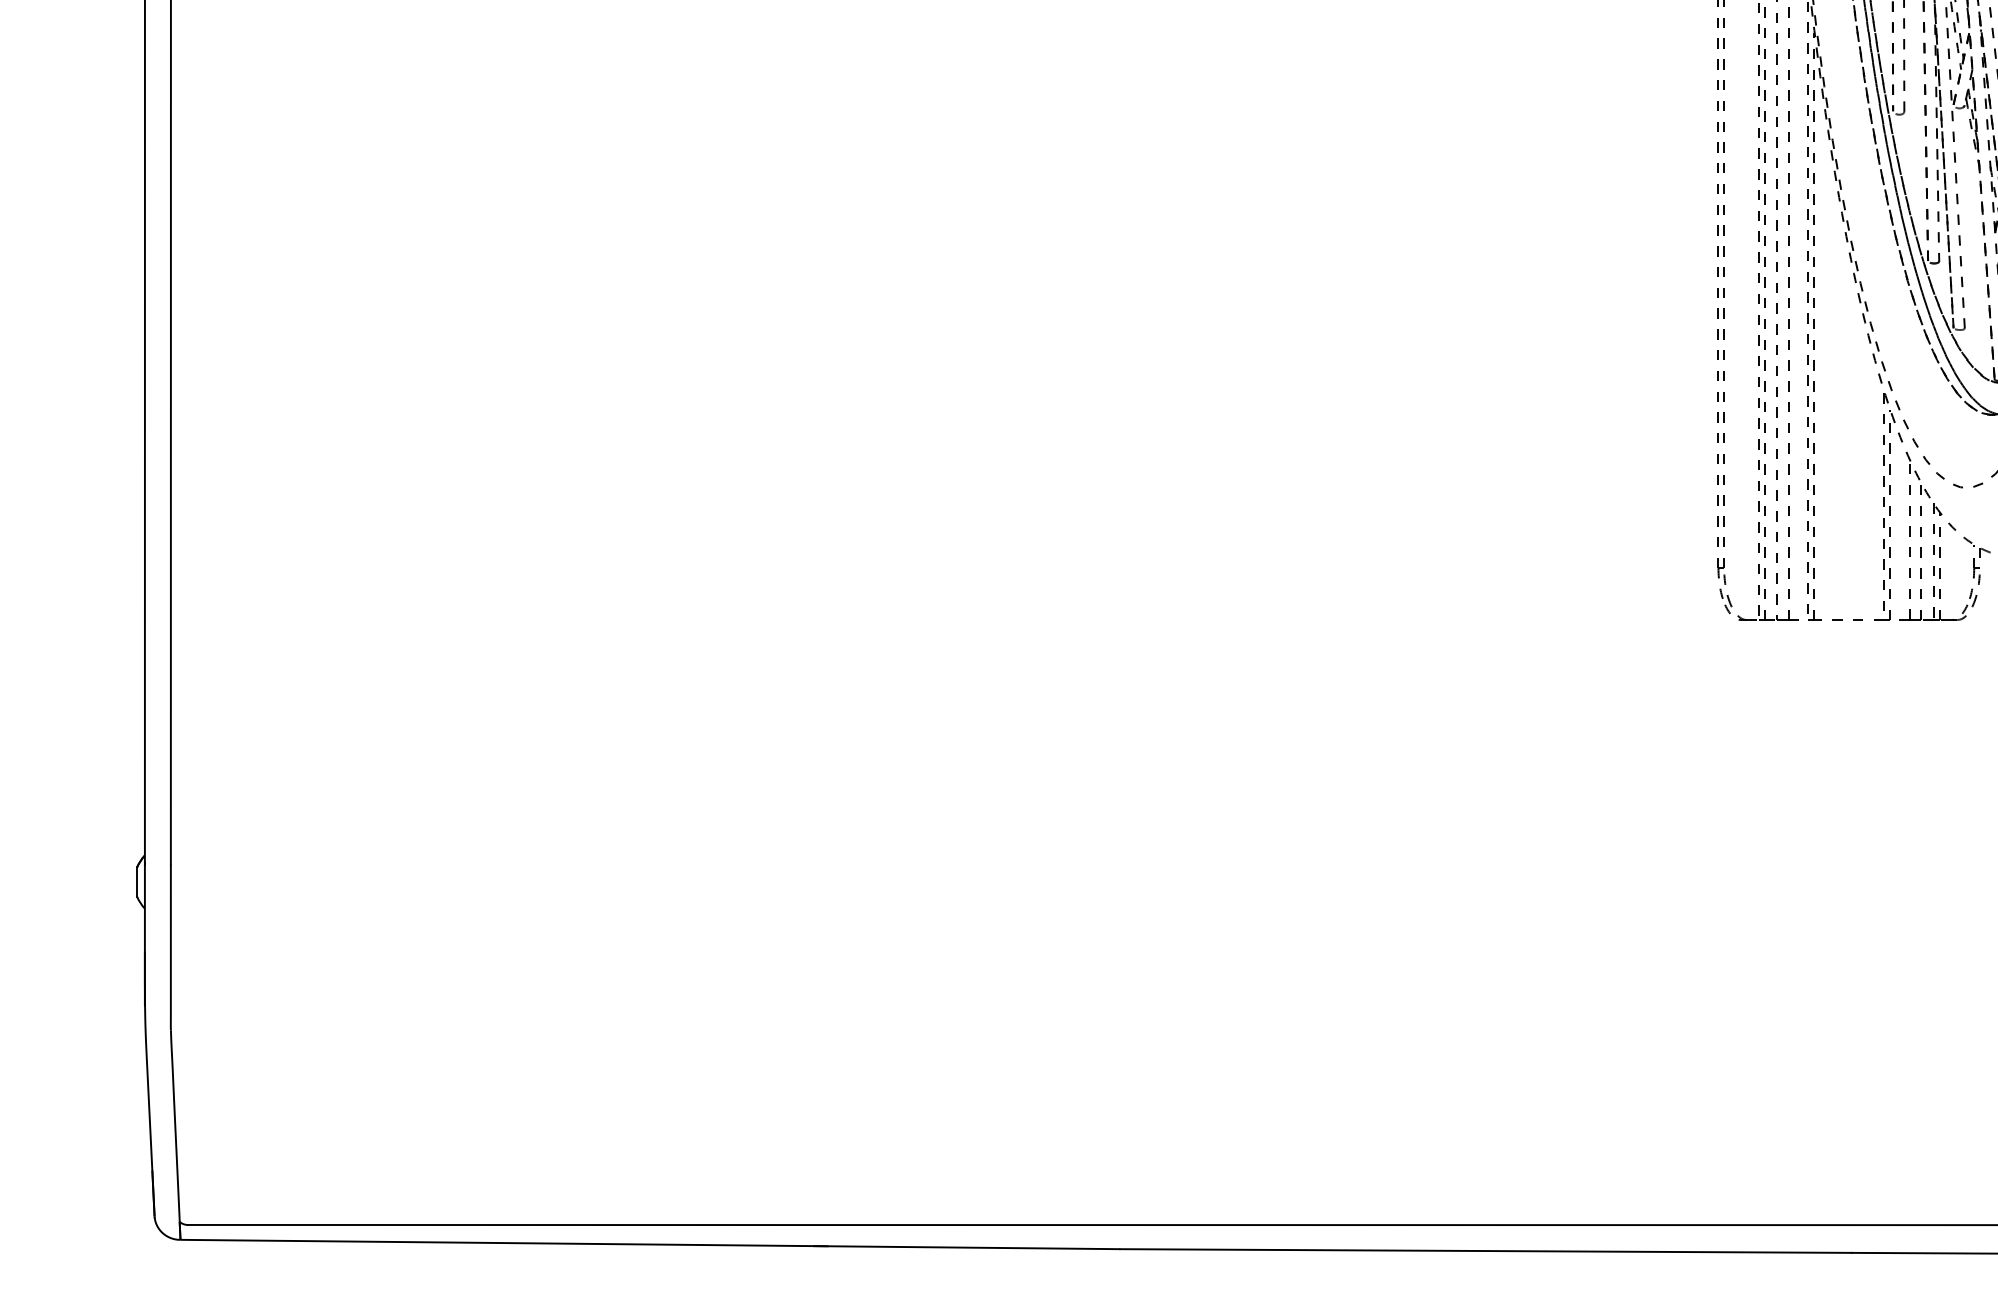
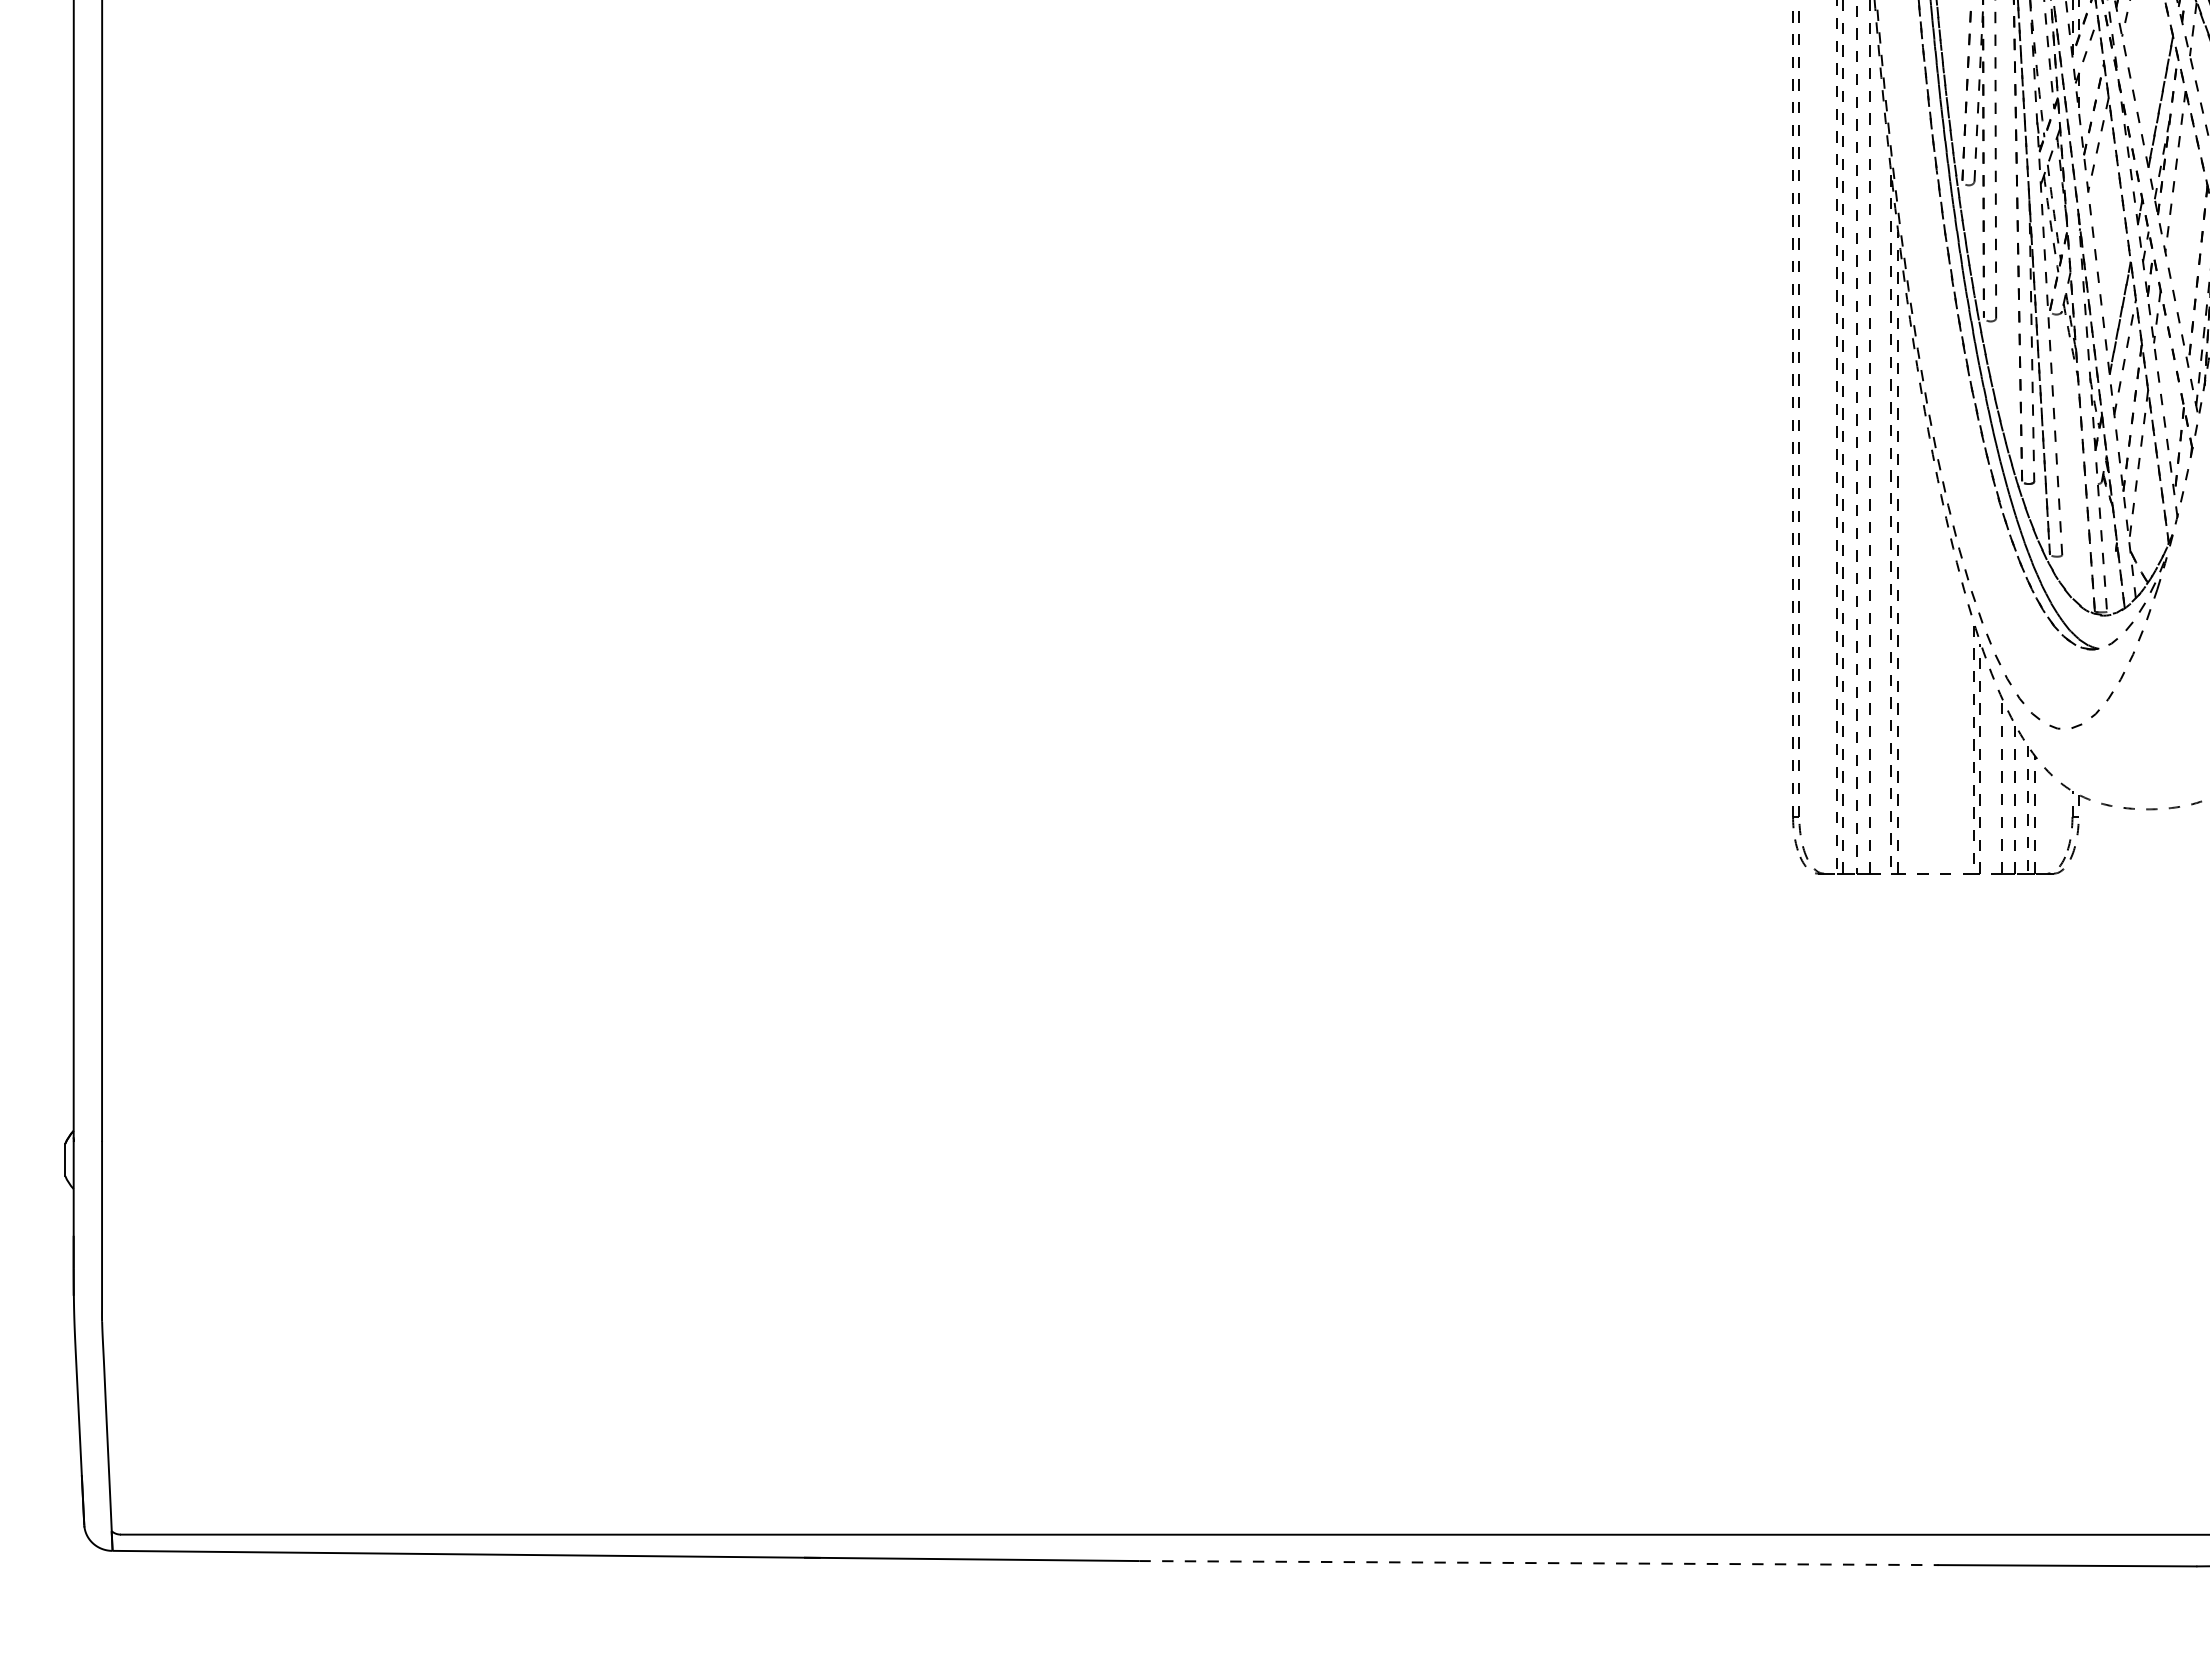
line: (1485, 1251) -> (1538, 1563), solid -> dashed

